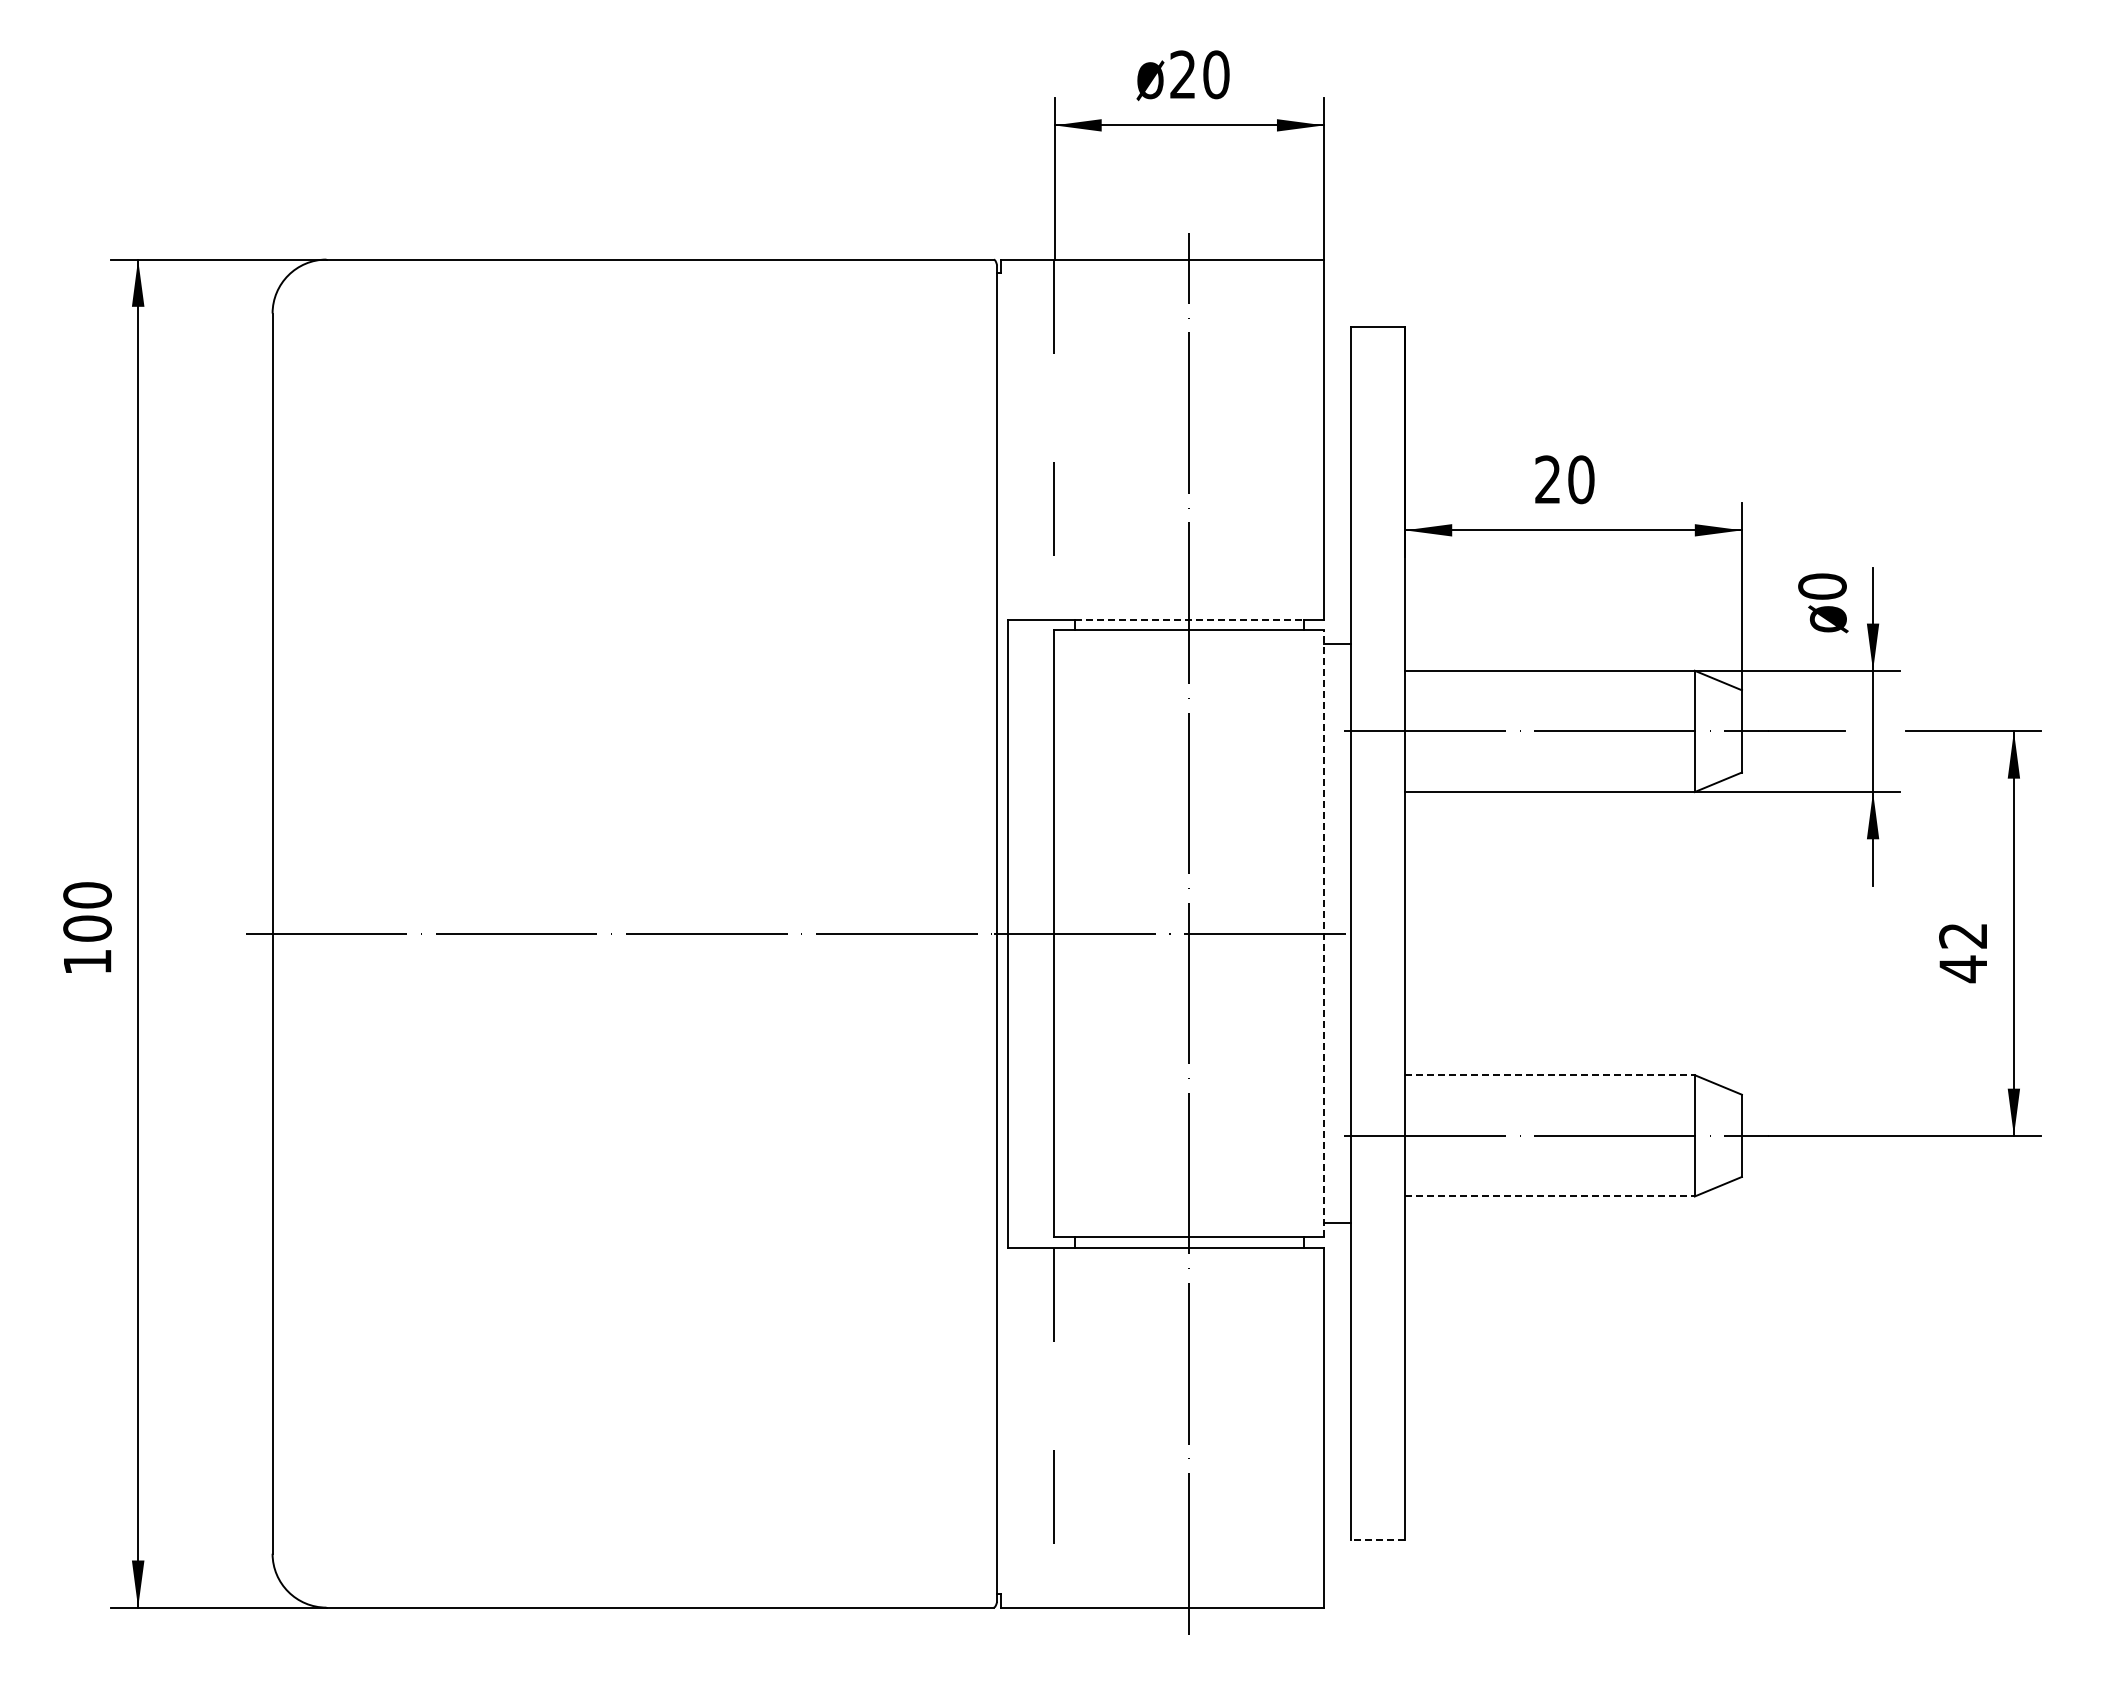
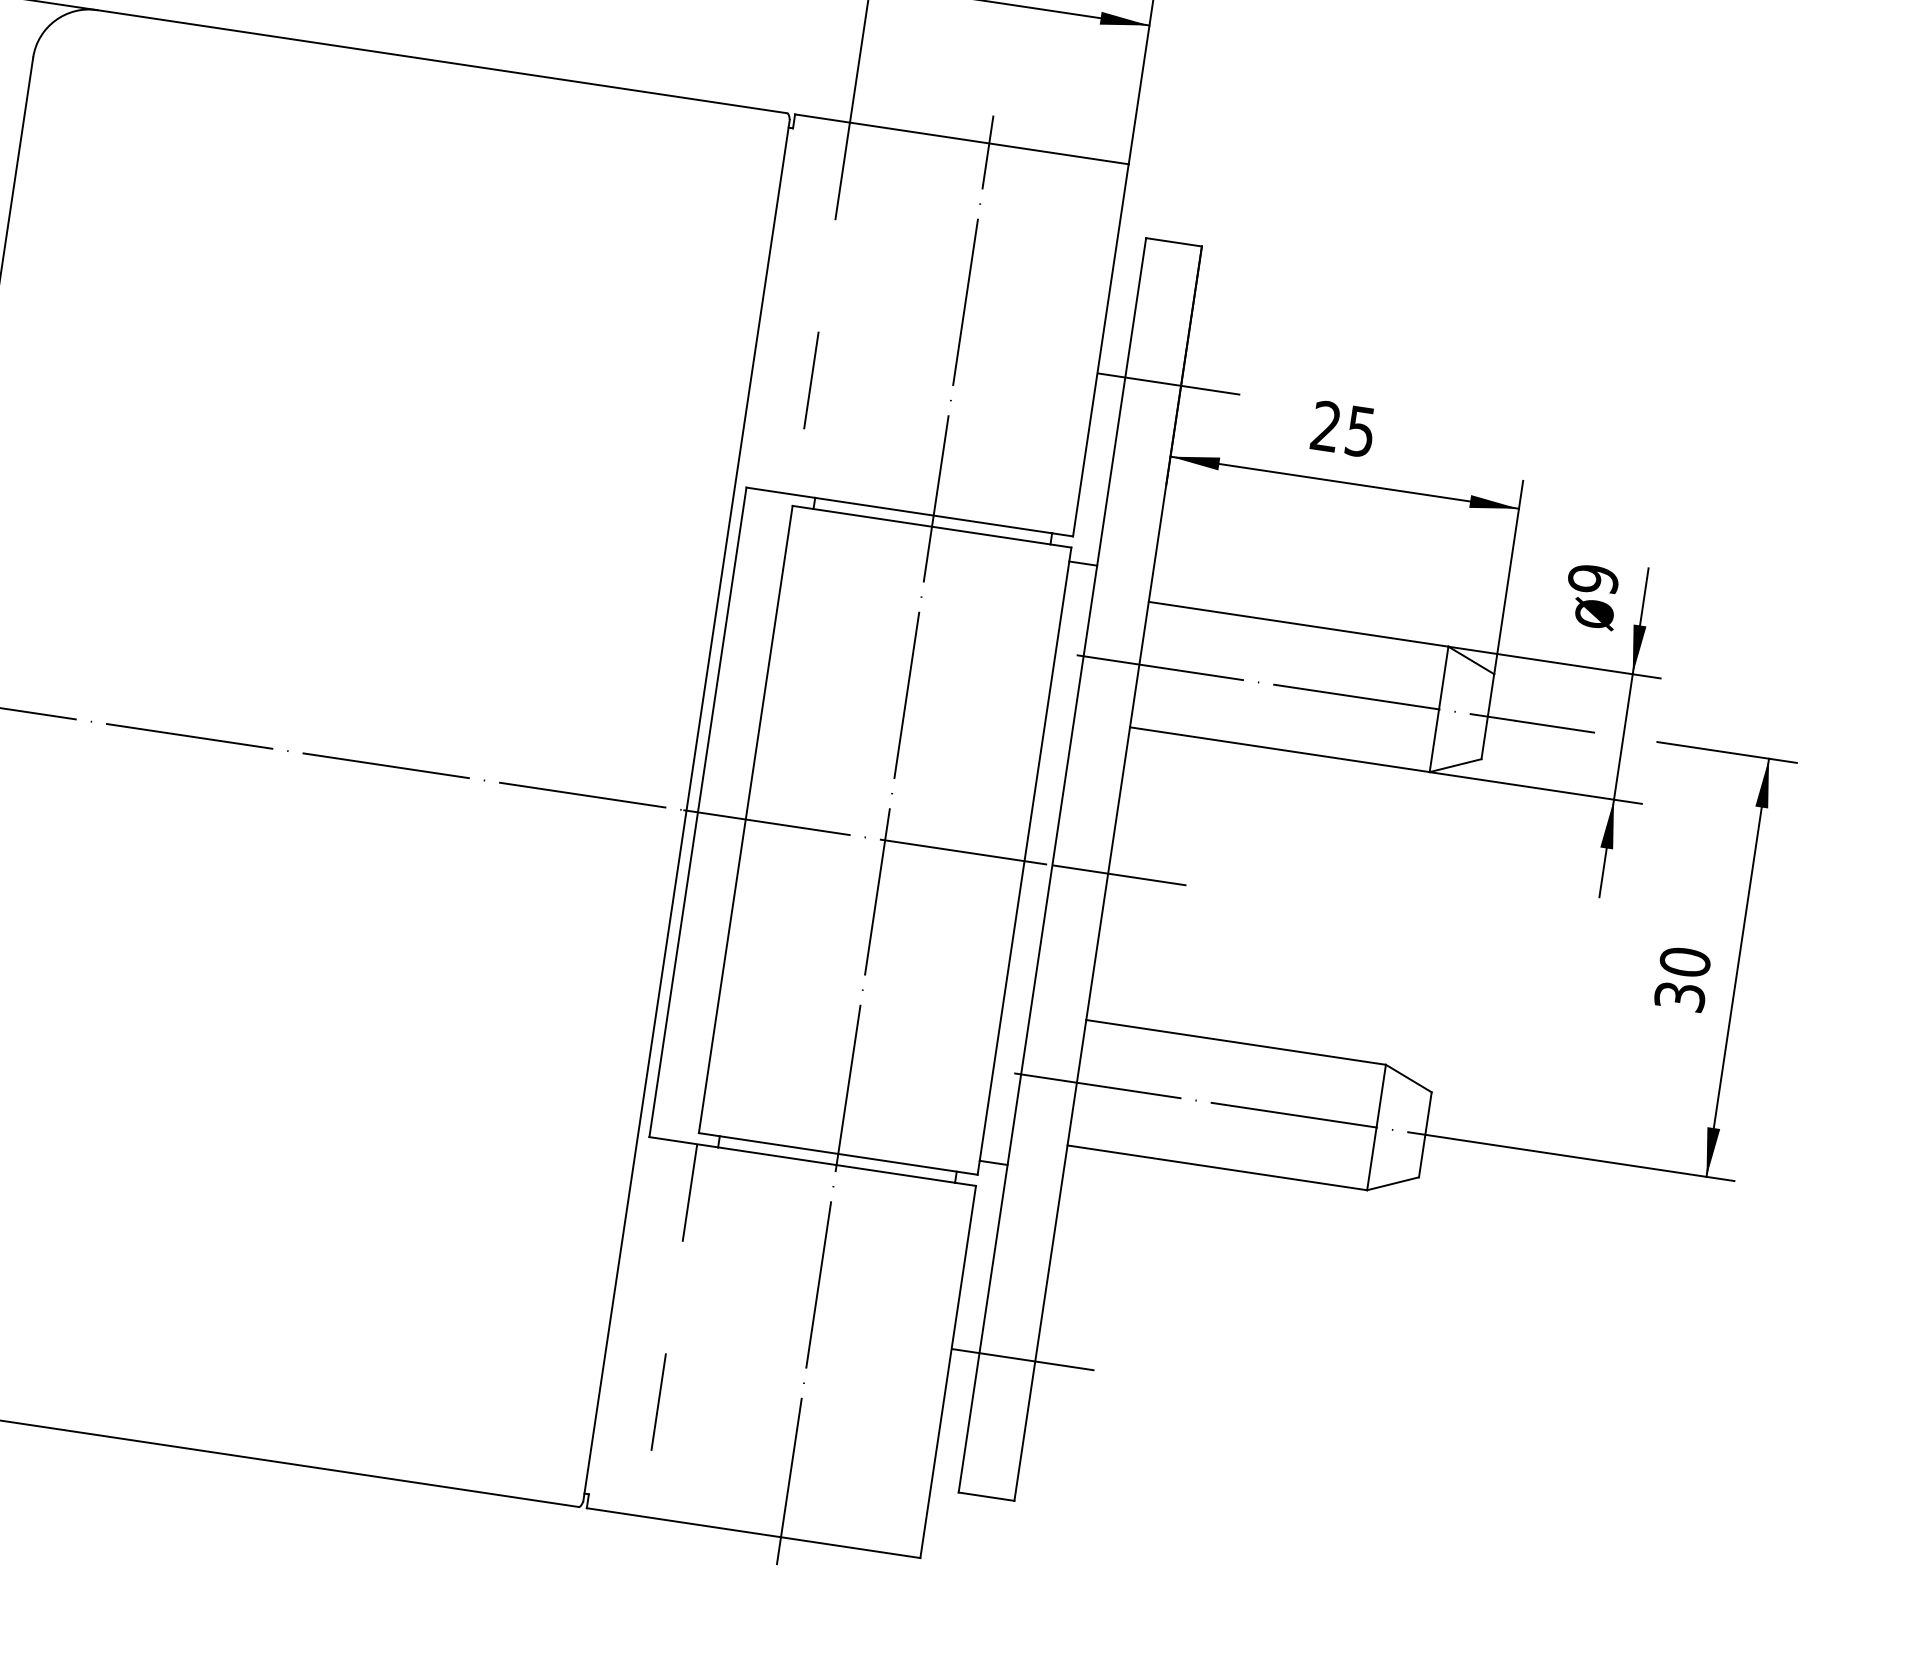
line: (1393, 461) -> (1169, 383), added
text: (1581, 479) -> (1360, 431), 20 -> 25
text: (1822, 586) -> (1593, 579), 0 -> 9
line: (1189, 619) -> (933, 515), dashed -> solid
line: (1324, 933) -> (1025, 861), dashed -> solid
line: (1415, 933) -> (1119, 875), added
text: (1963, 952) -> (1682, 979), 42 -> 30
line: (1549, 1075) -> (1235, 1042), dashed -> solid
line: (1549, 1196) -> (1216, 1167), dashed -> solid
line: (1393, 1405) -> (1023, 1359), added
line: (1377, 1540) -> (986, 1496), dashed -> solid

